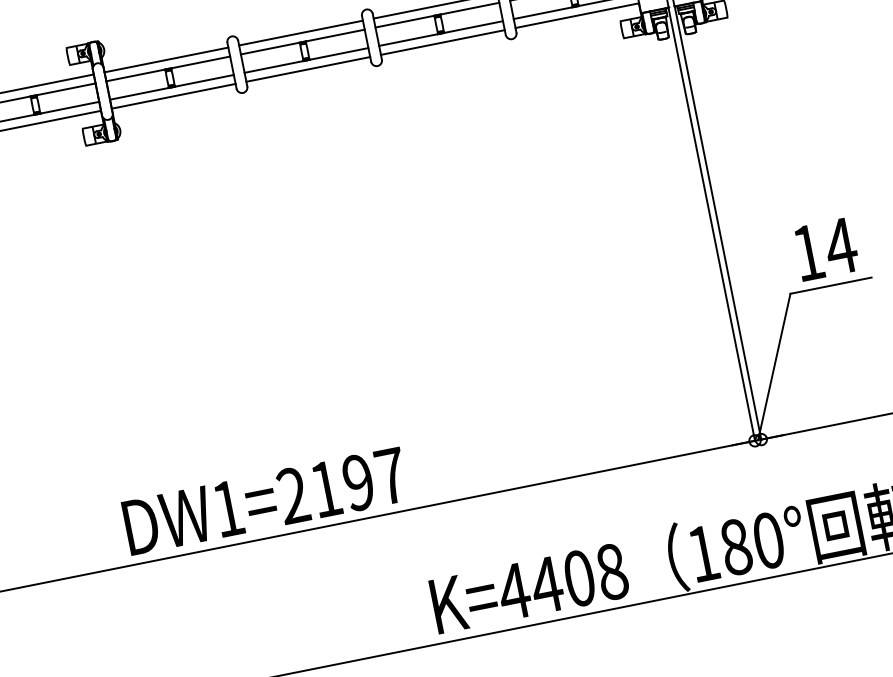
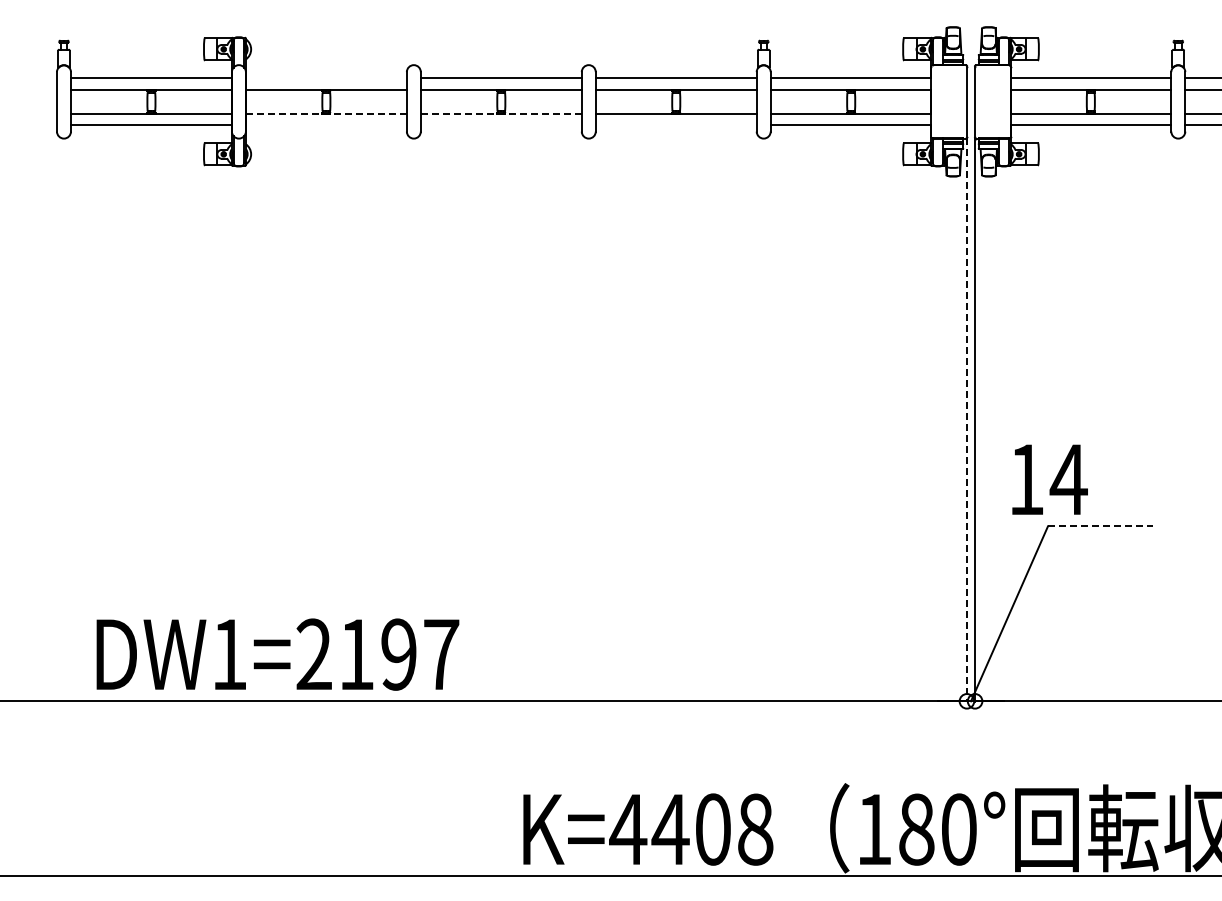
line: (442, 42) -> (675, 125), removed
line: (165, 60) -> (325, 78), removed
line: (305, 60) -> (500, 113), solid -> dashed
line: (307, 69) -> (500, 125), removed
line: (171, 87) -> (325, 113), solid -> dashed
line: (173, 96) -> (325, 125), removed
line: (711, 224) -> (966, 420), solid -> dashed
text: (825, 249) -> (1049, 479), moved
line: (830, 285) -> (1100, 526), solid -> dashed
text: (265, 501) -> (277, 654), moved

